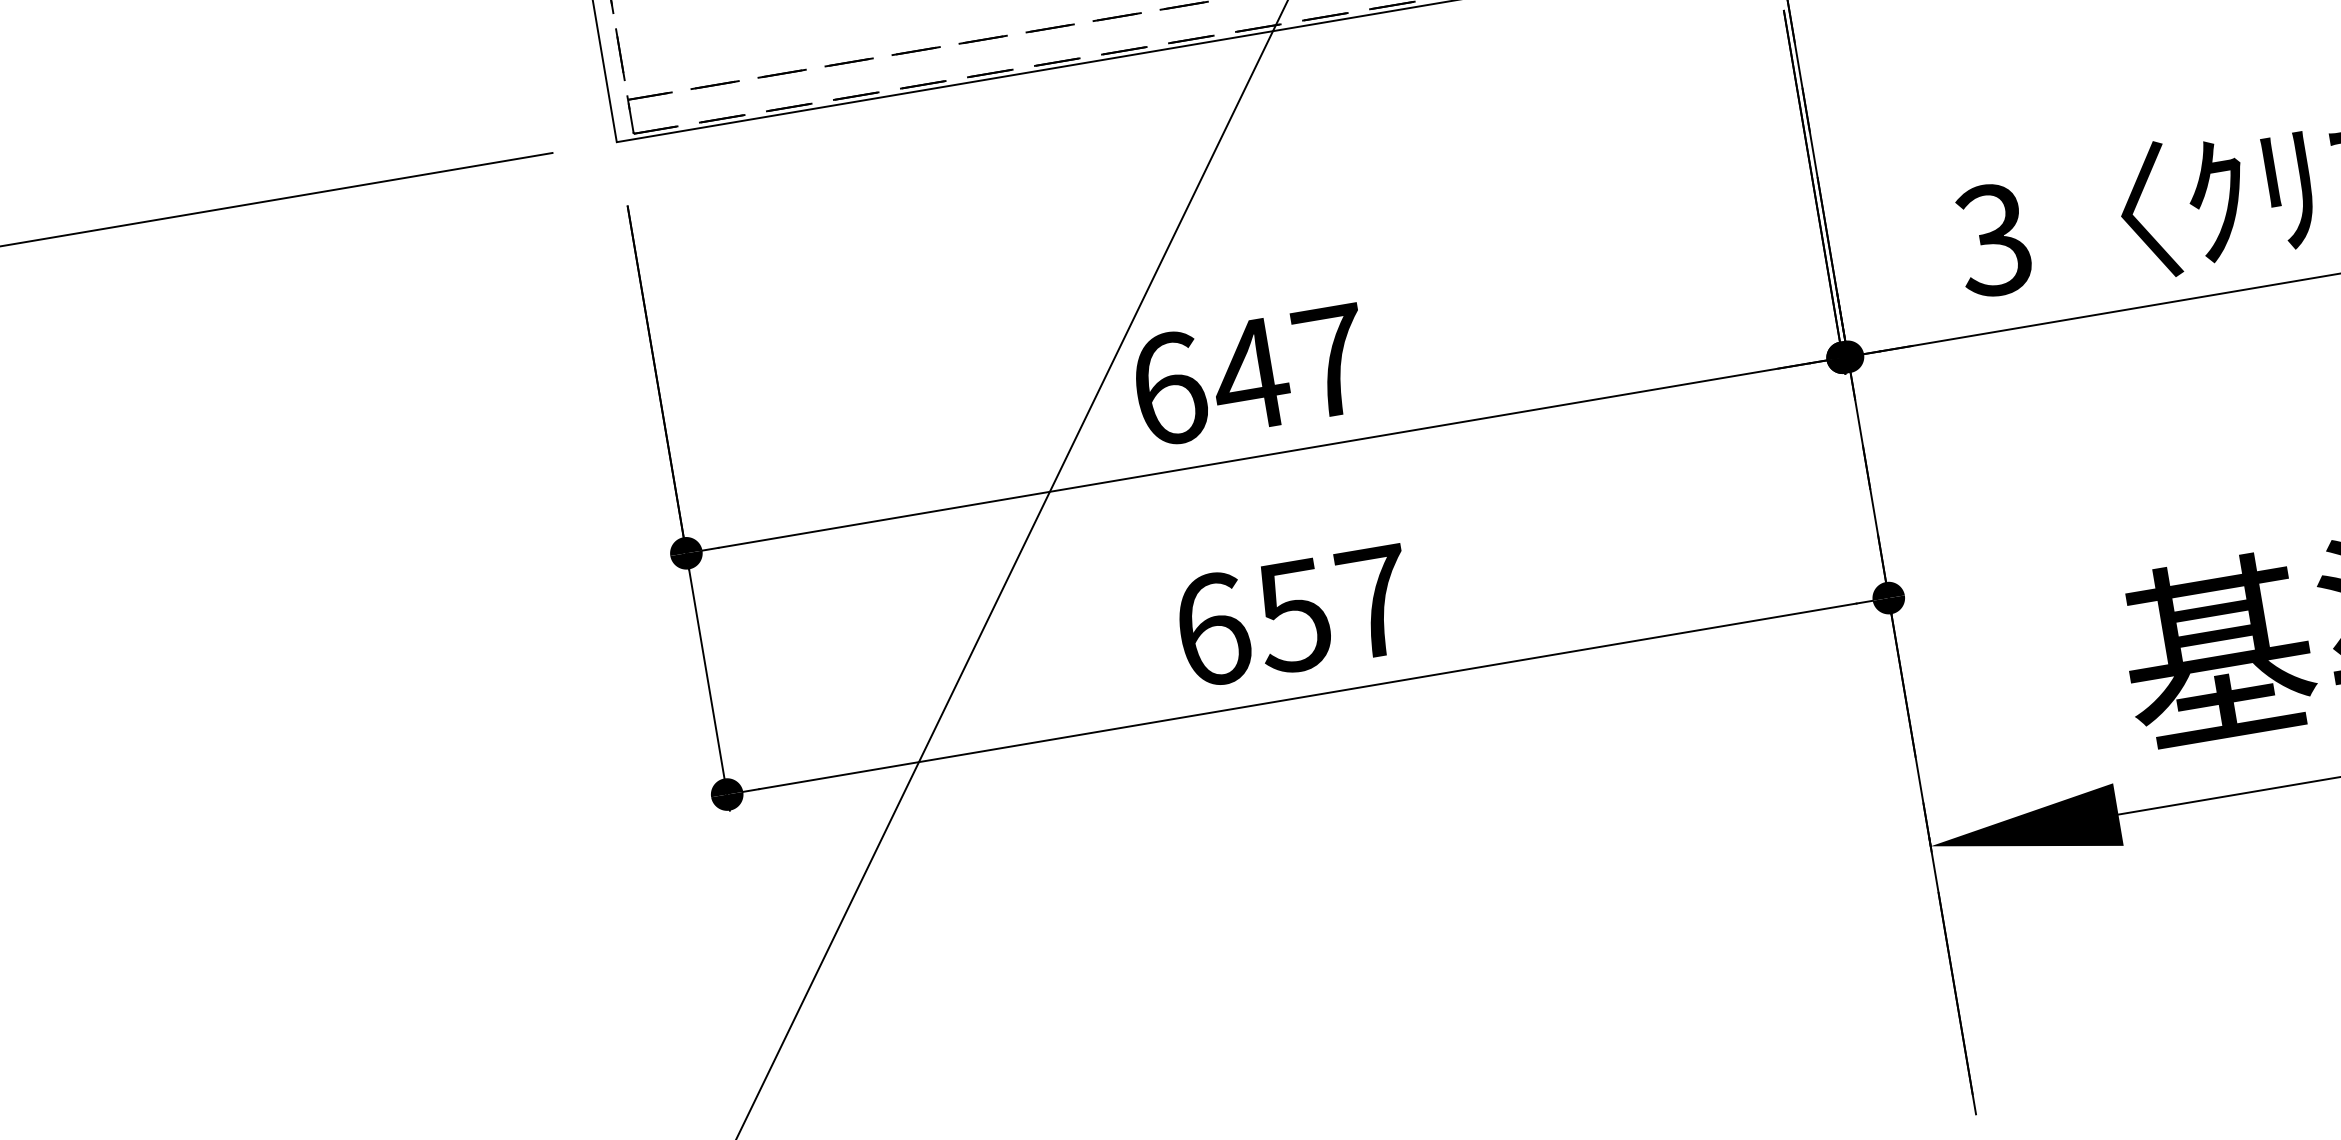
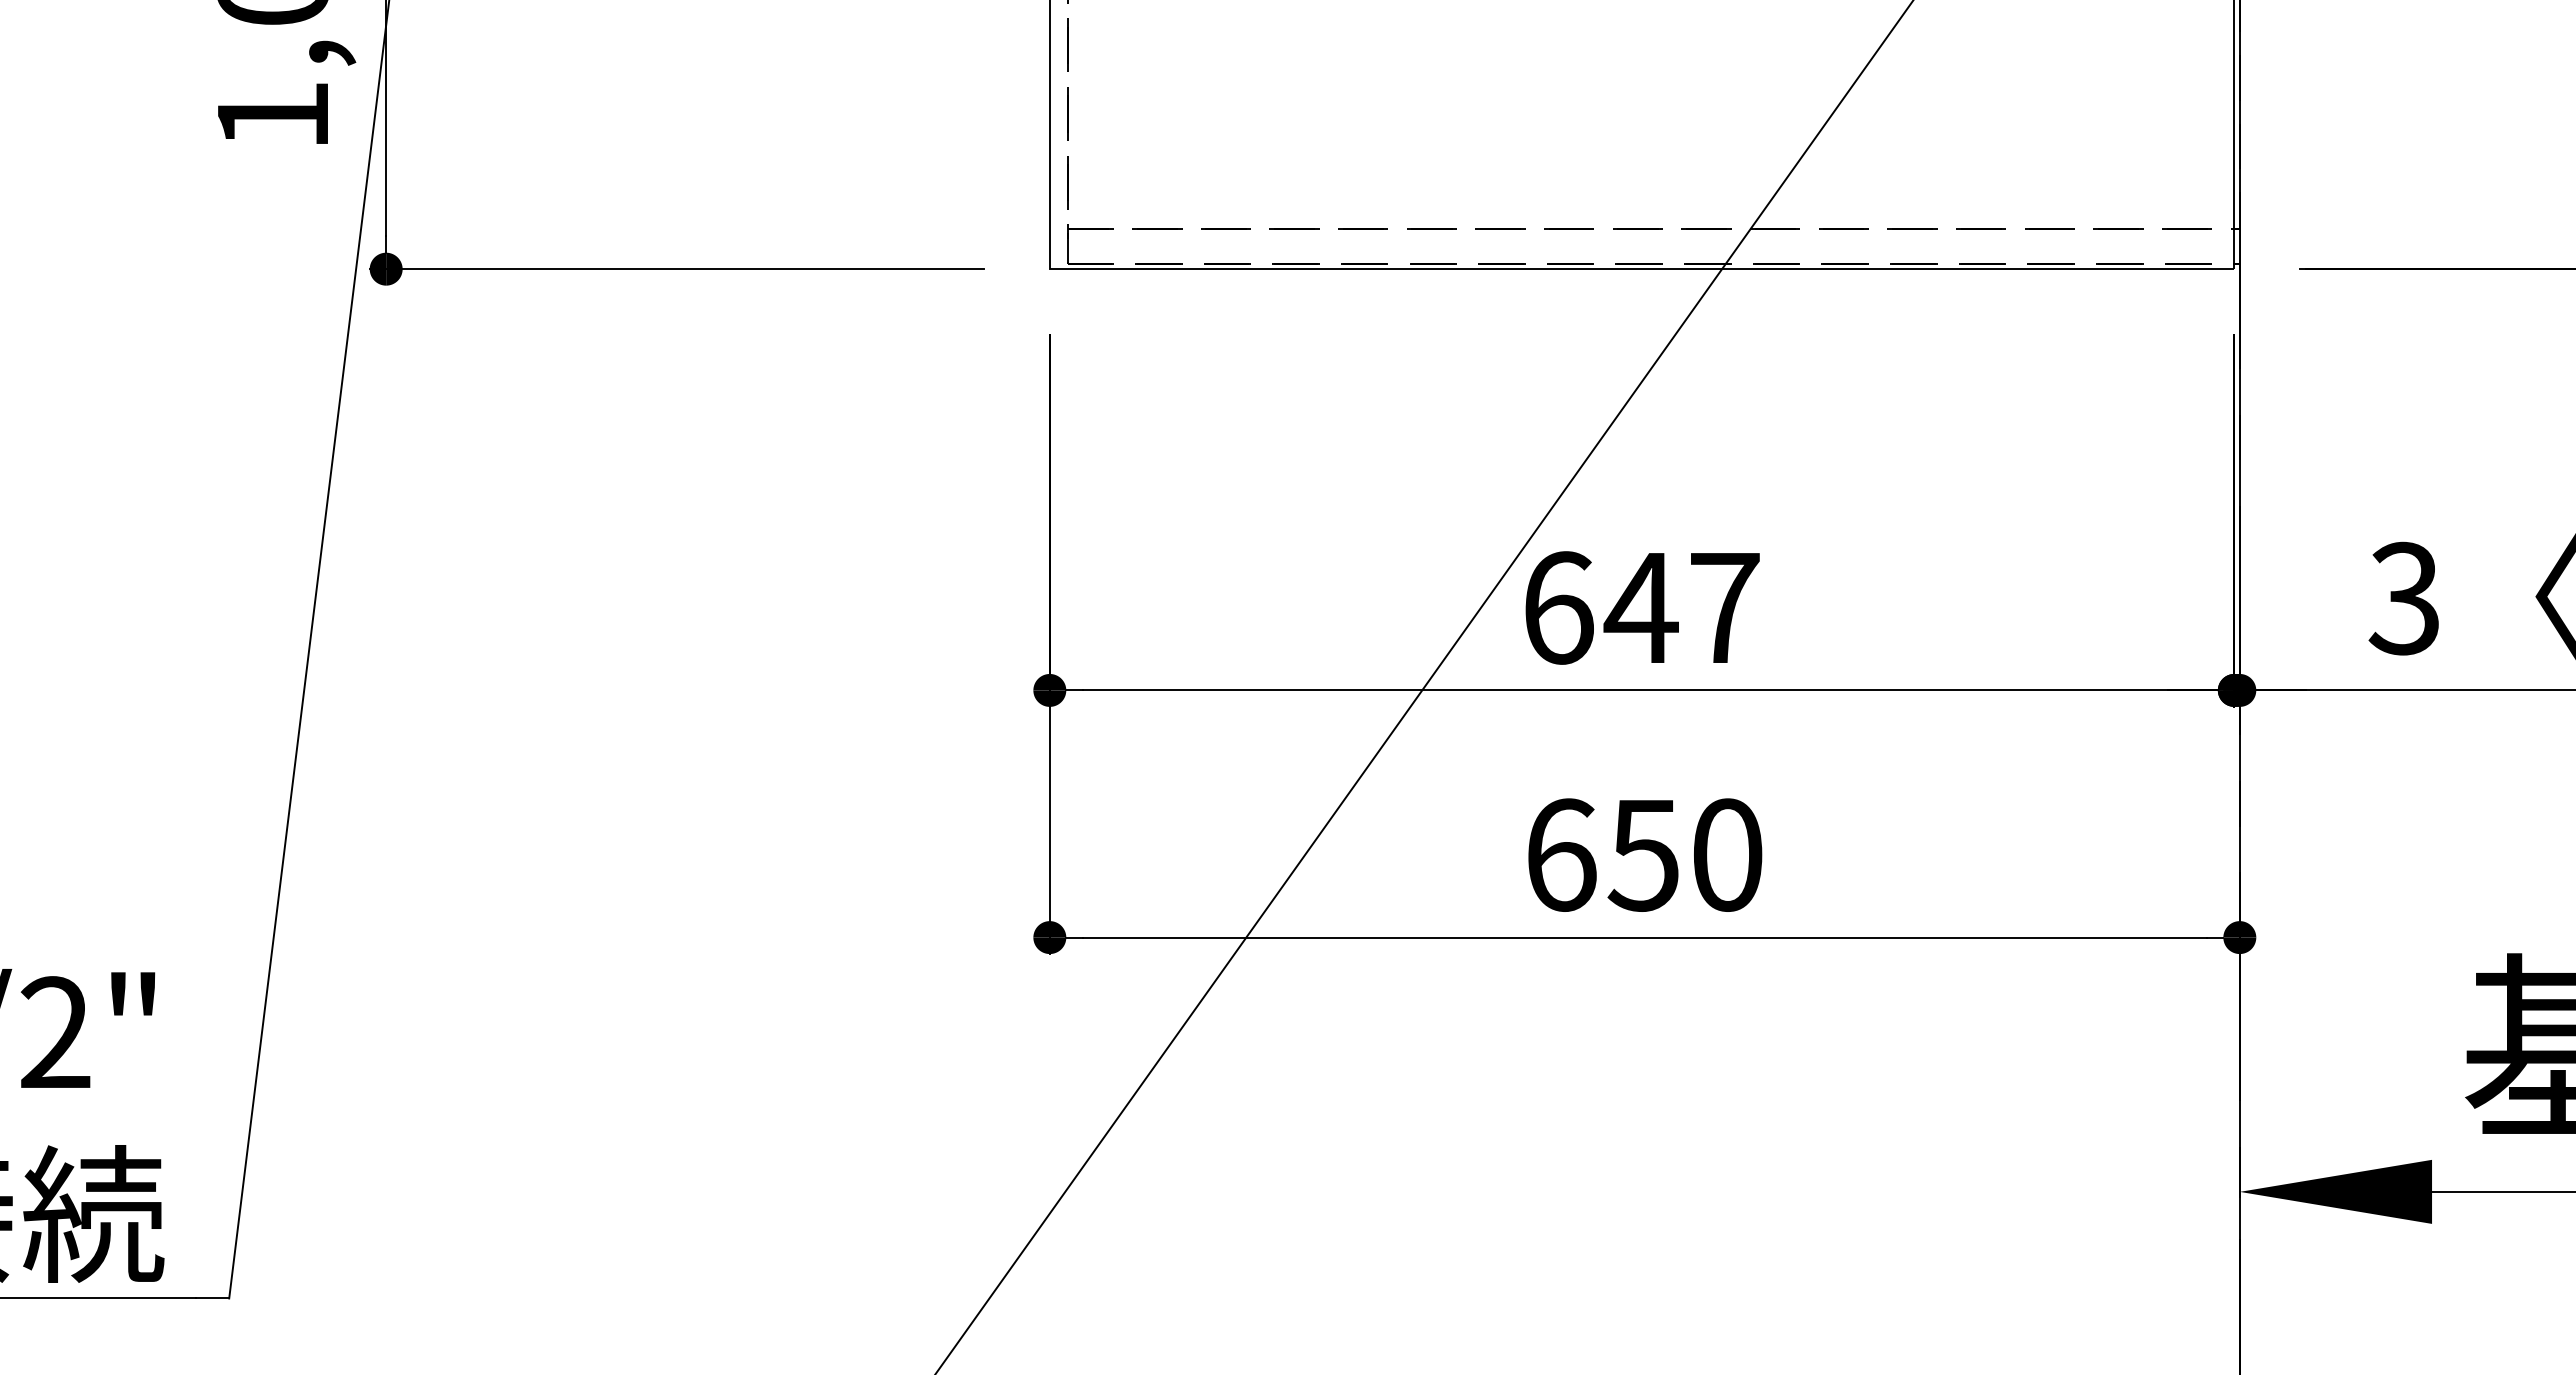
text: (1374, 601) -> (1727, 854), 657 -> 650

